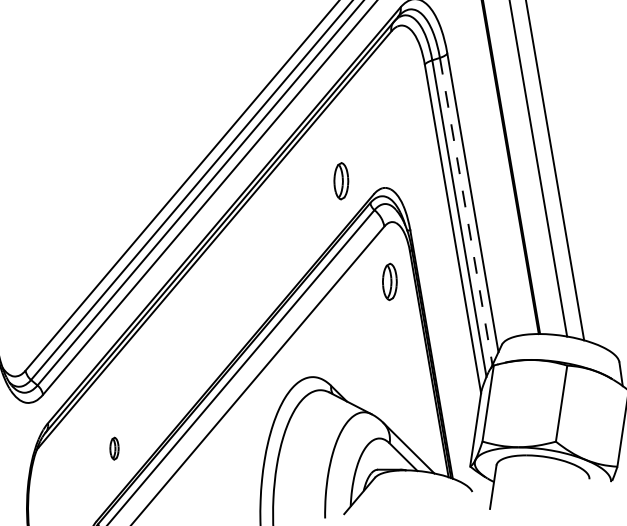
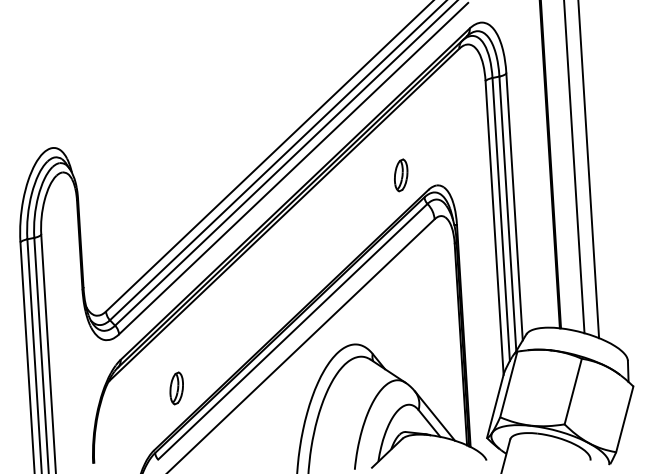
line: (465, 212) -> (507, 214), dashed -> solid
part: (390, 282) -> (434, 268), removed
part: (114, 448) -> (176, 388), size x1.67

